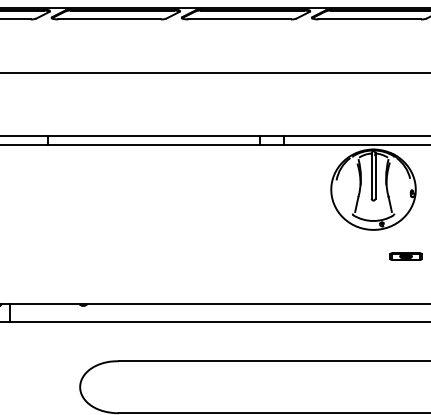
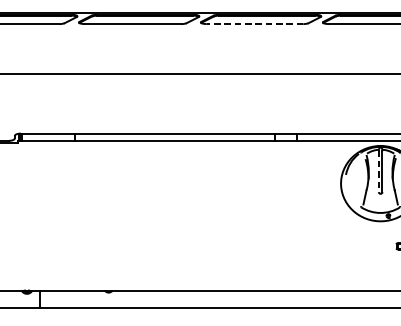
line: (239, 19) -> (255, 24), solid -> dashed
line: (371, 177) -> (378, 172), solid -> dashed

